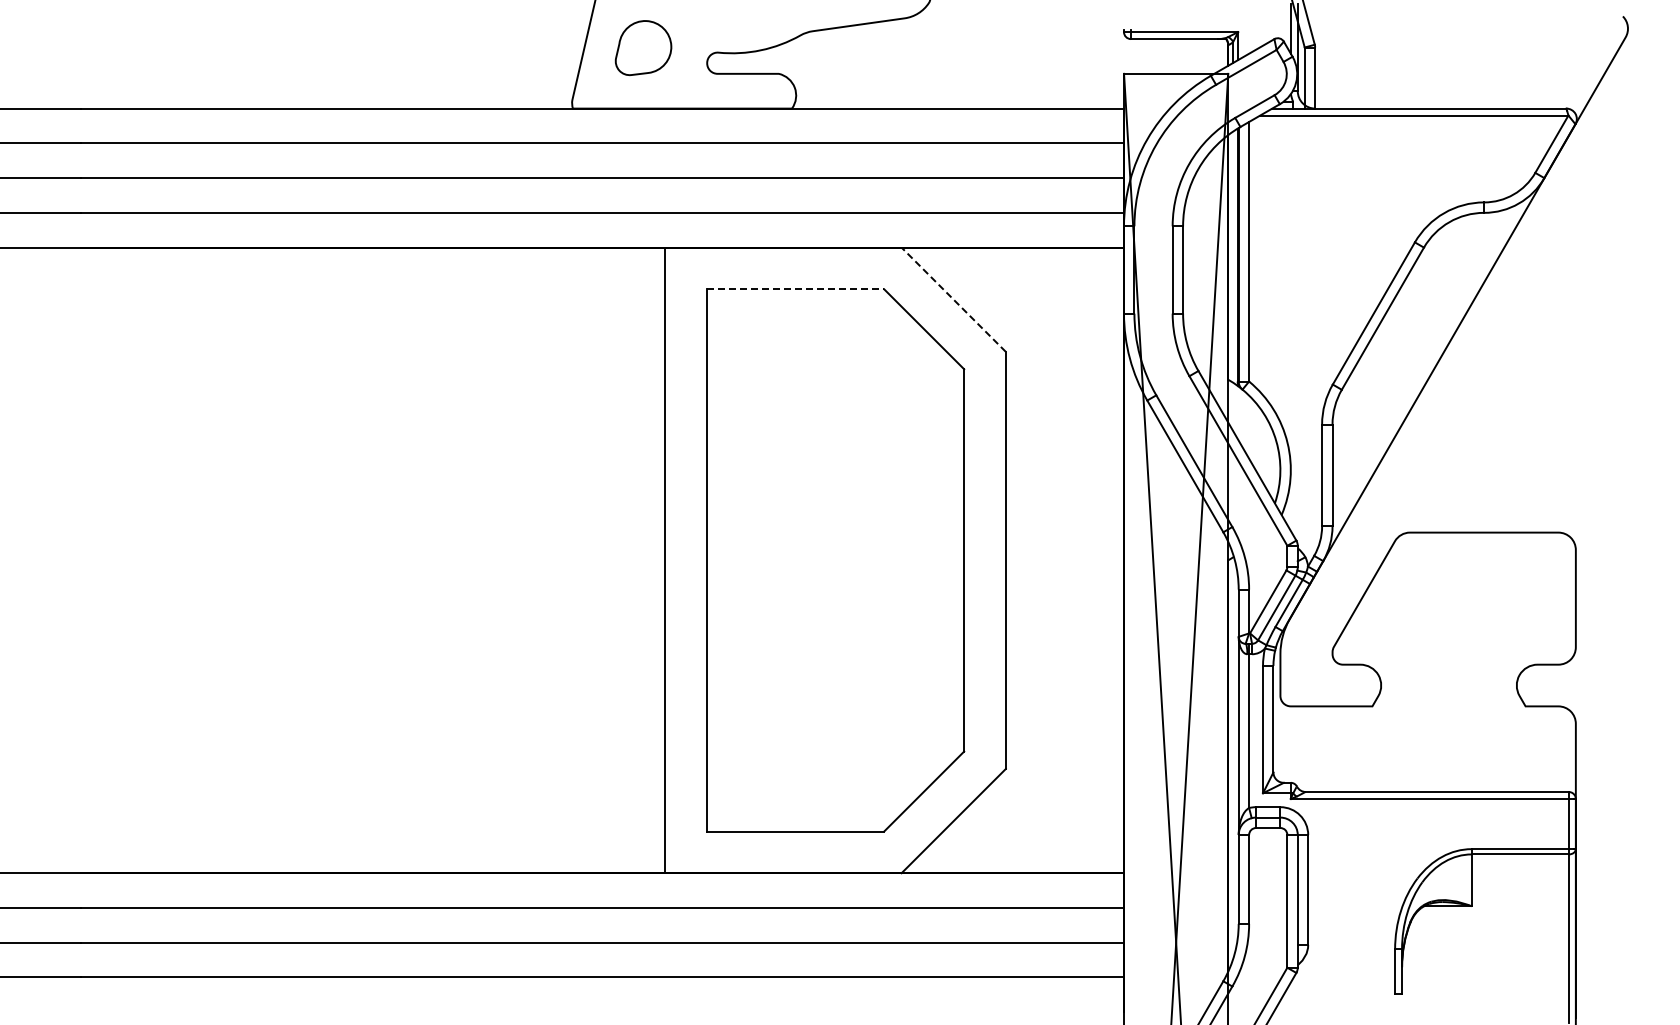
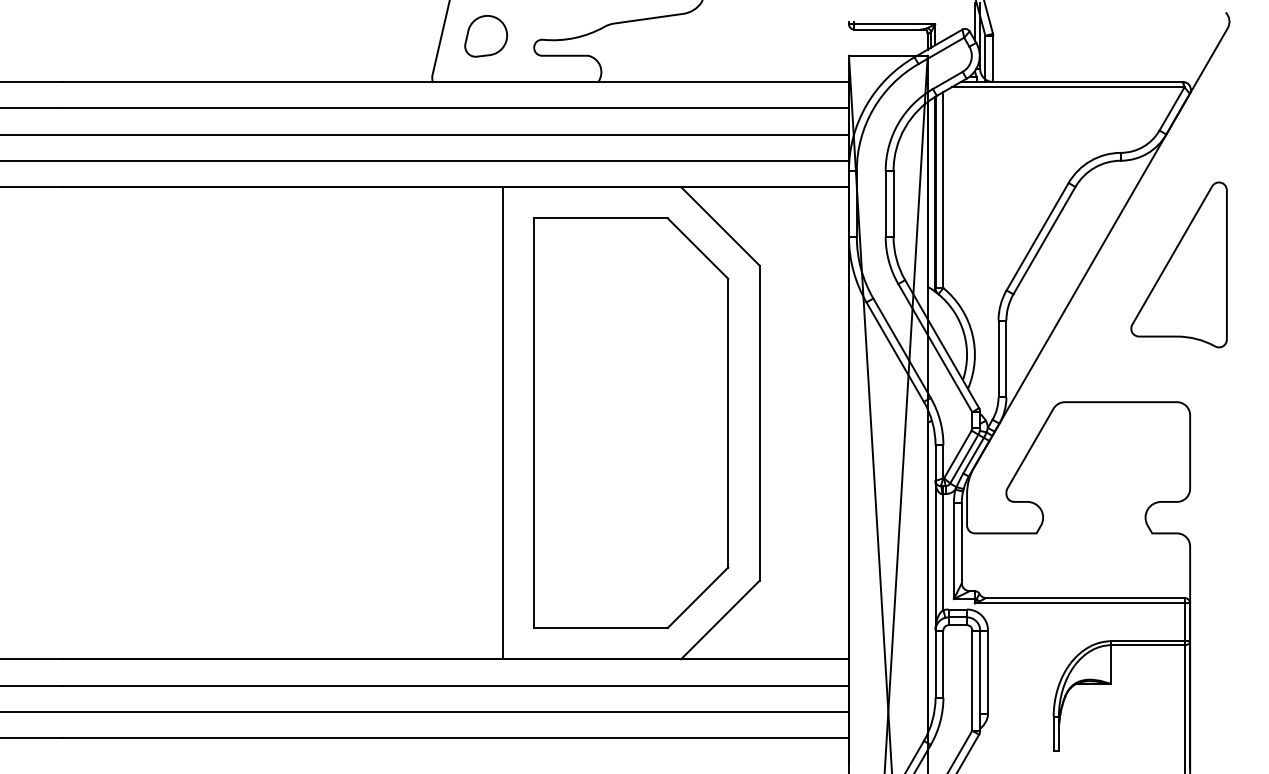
line: (795, 289) -> (600, 218), dashed -> solid
line: (953, 299) -> (720, 226), dashed -> solid
part: (1561, 350) -> (1179, 264), added

